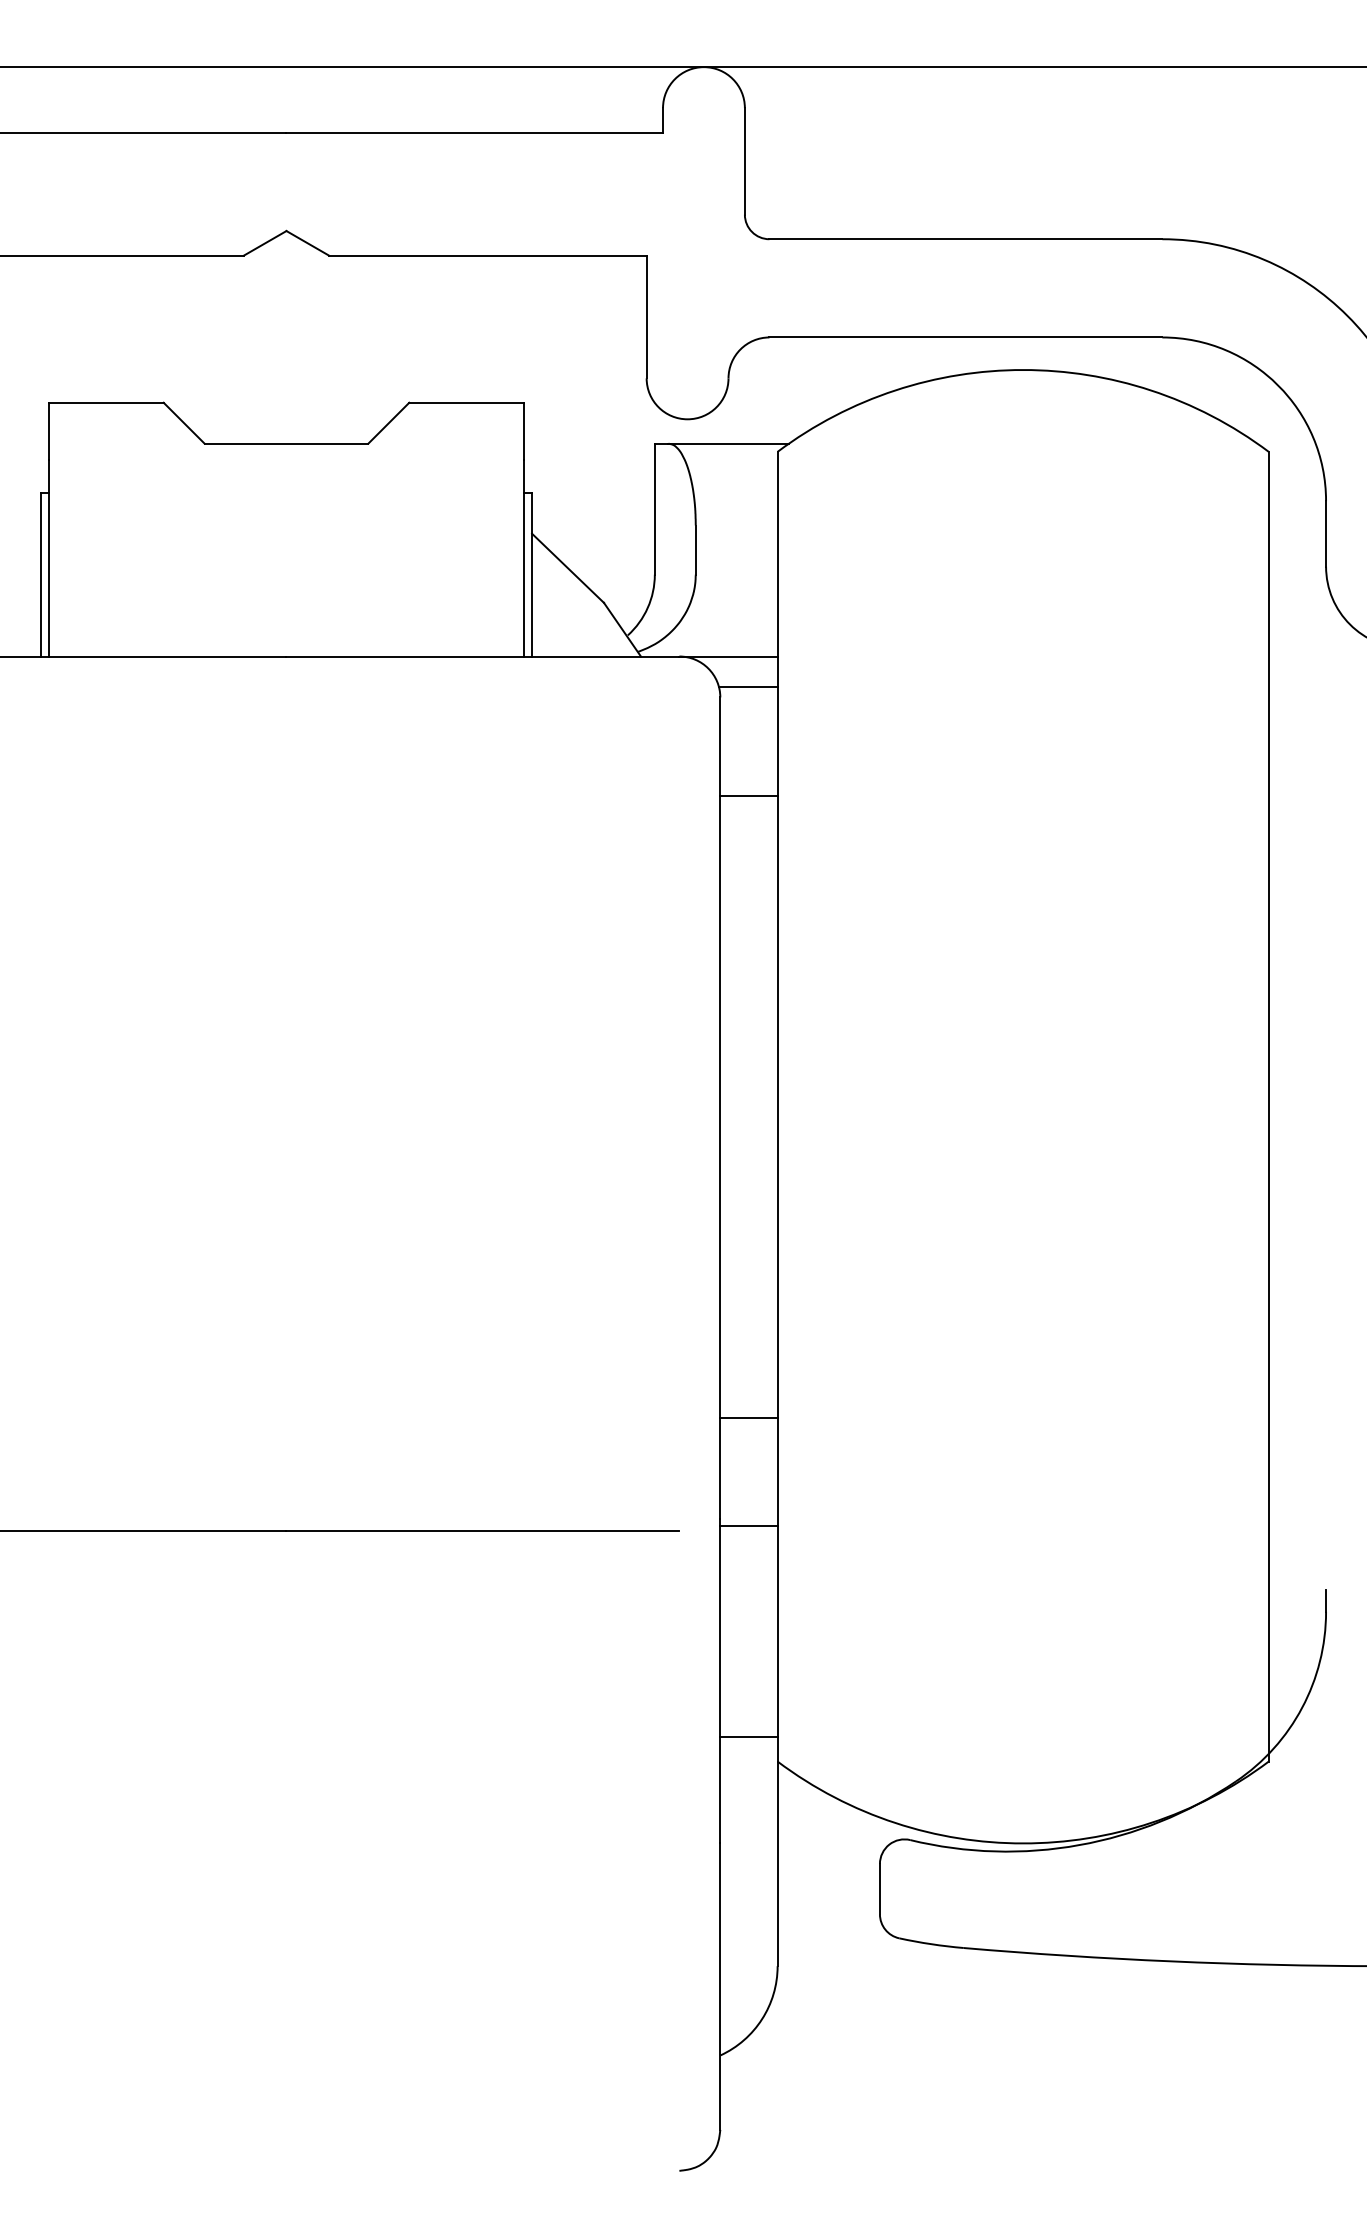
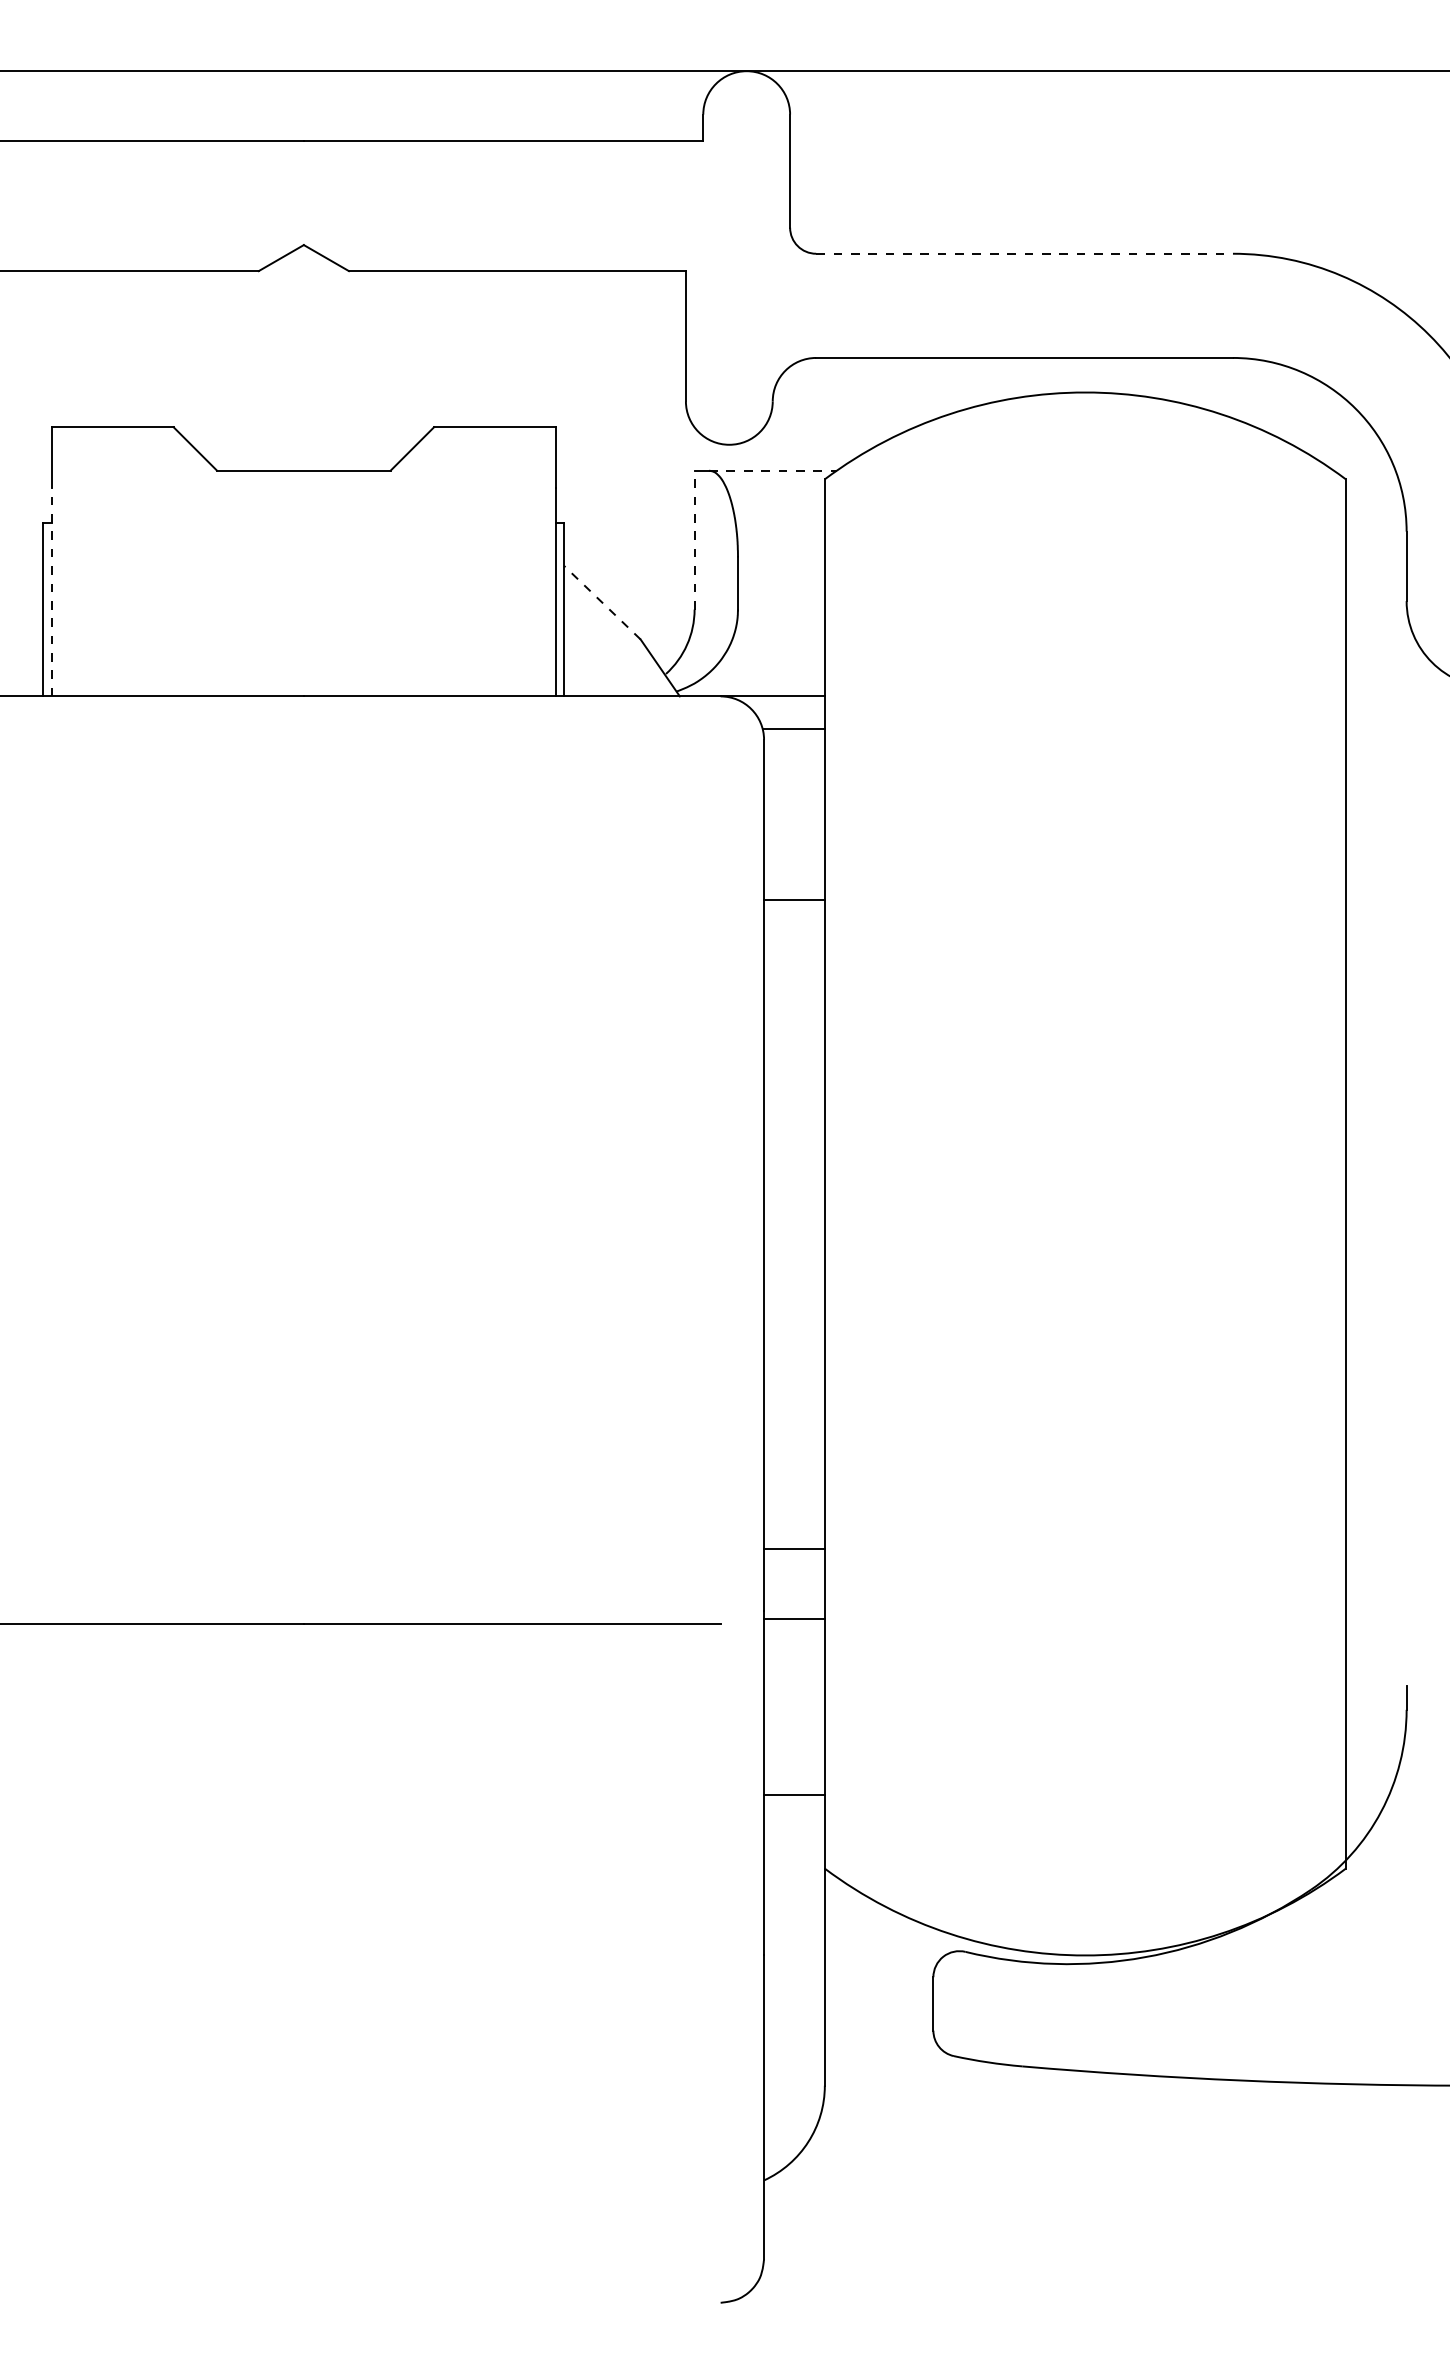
line: (966, 238) -> (1025, 253), solid -> dashed
line: (728, 443) -> (772, 470), solid -> dashed
line: (654, 508) -> (694, 539), solid -> dashed
line: (49, 557) -> (52, 591), solid -> dashed
line: (568, 567) -> (602, 602), solid -> dashed
line: (749, 796) -> (794, 900), moved
line: (749, 1417) -> (794, 1548), moved
line: (749, 1736) -> (794, 1794), moved

